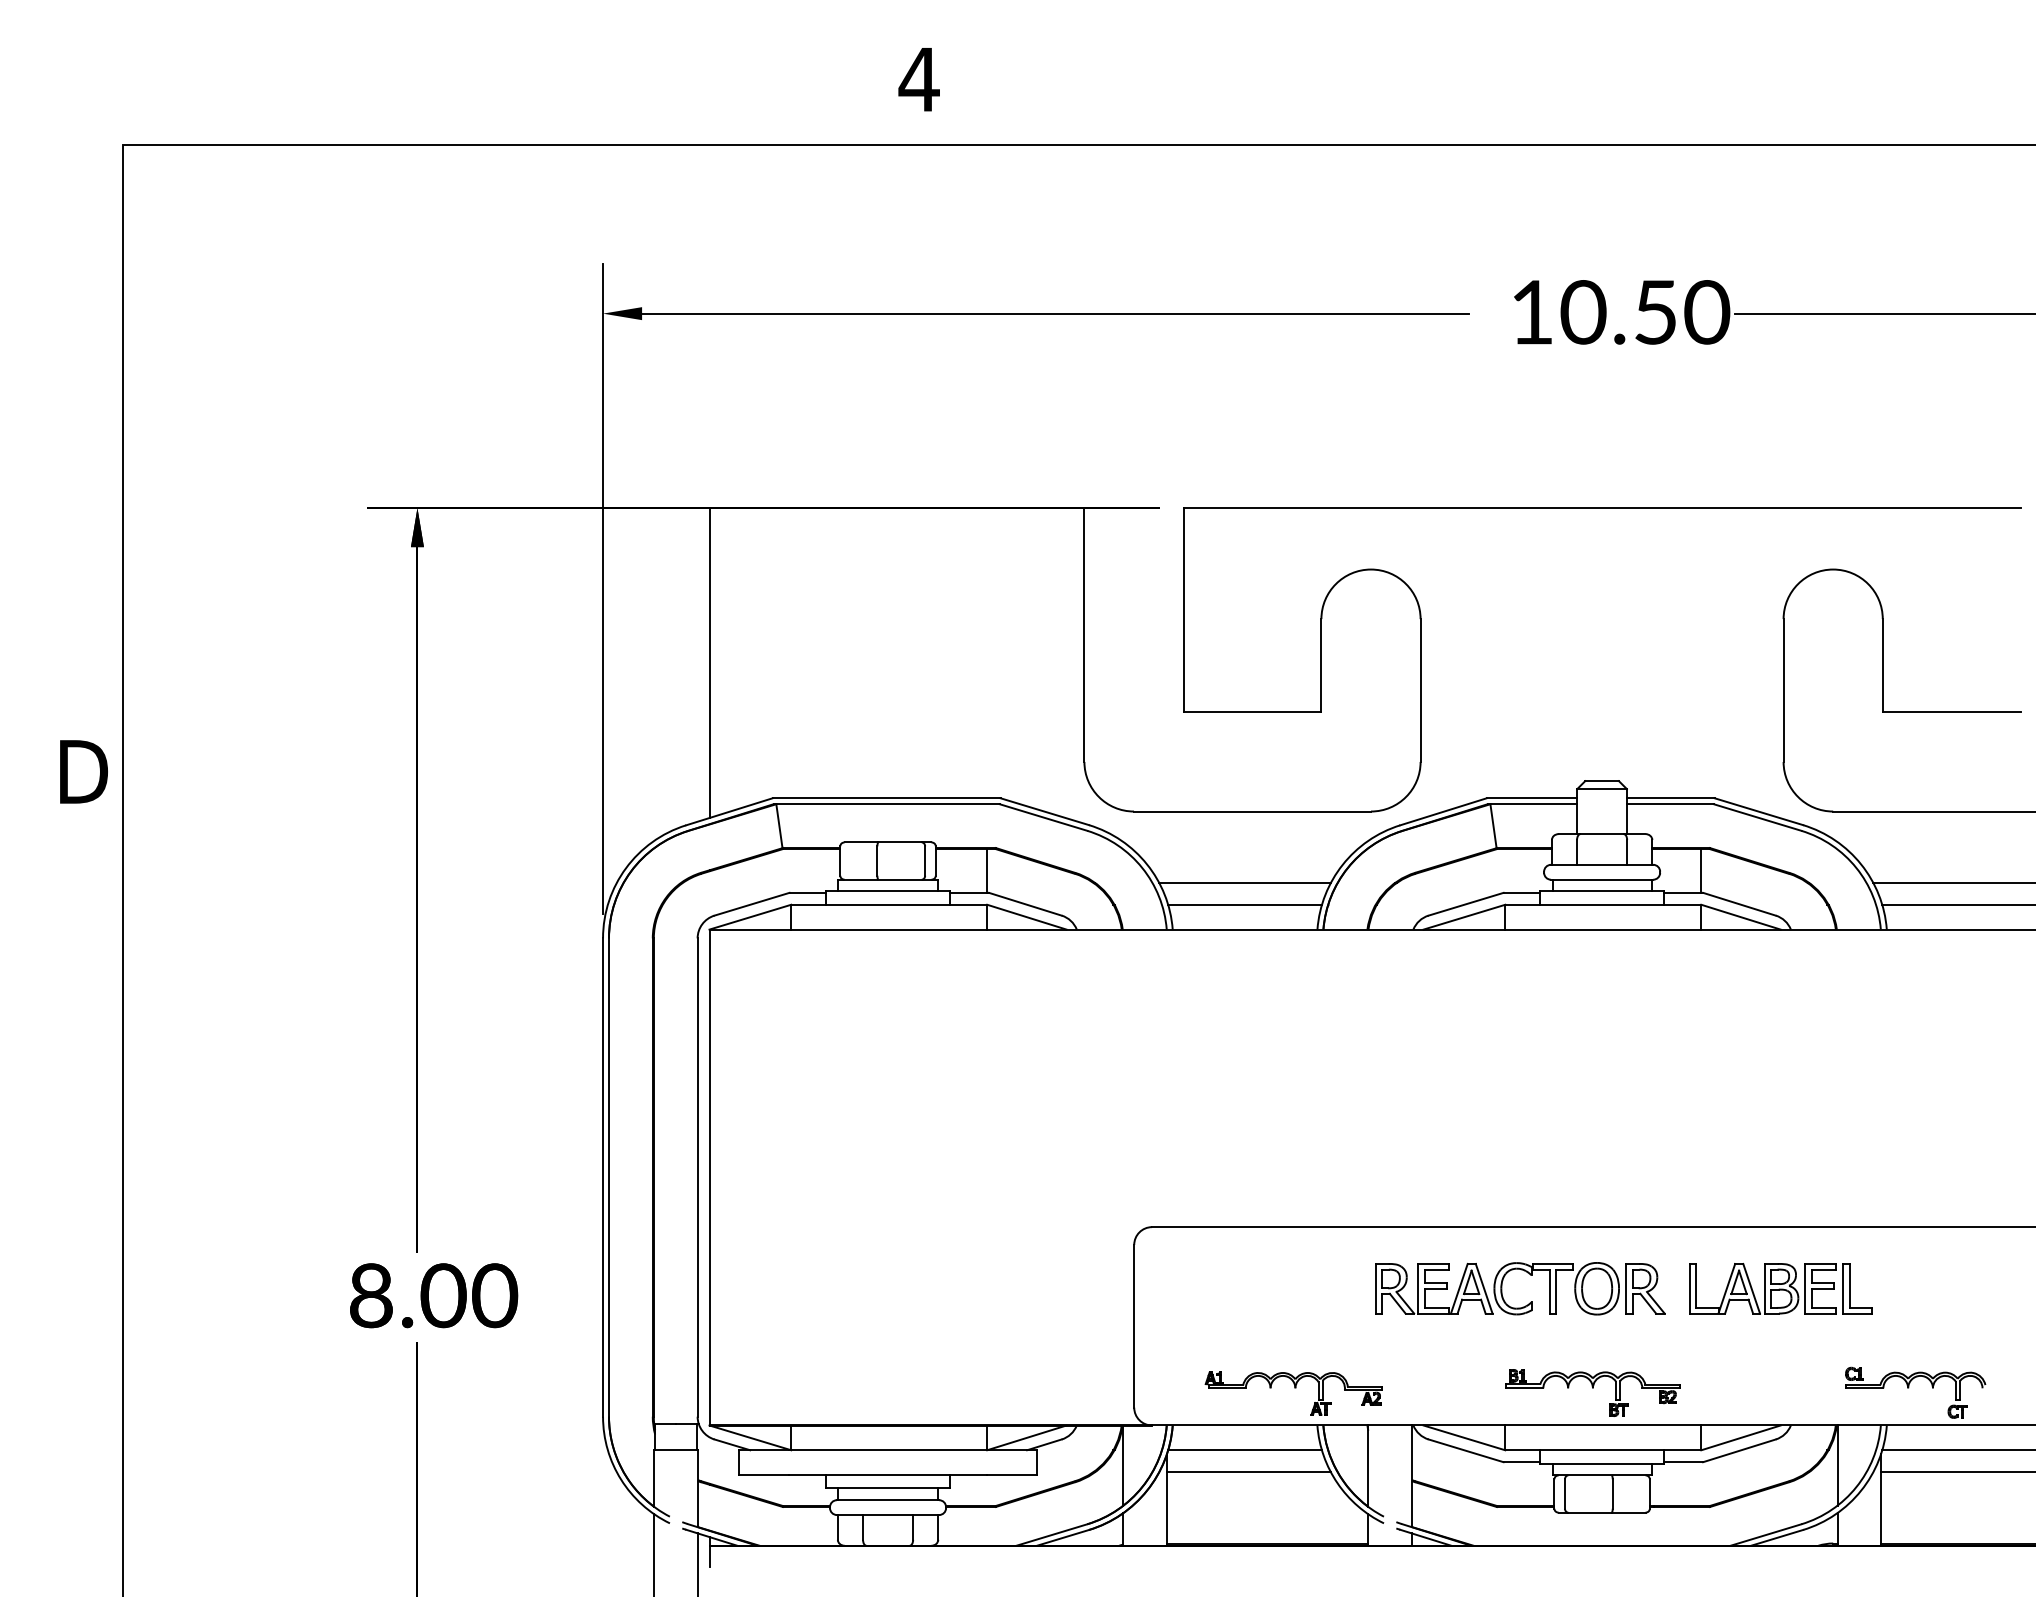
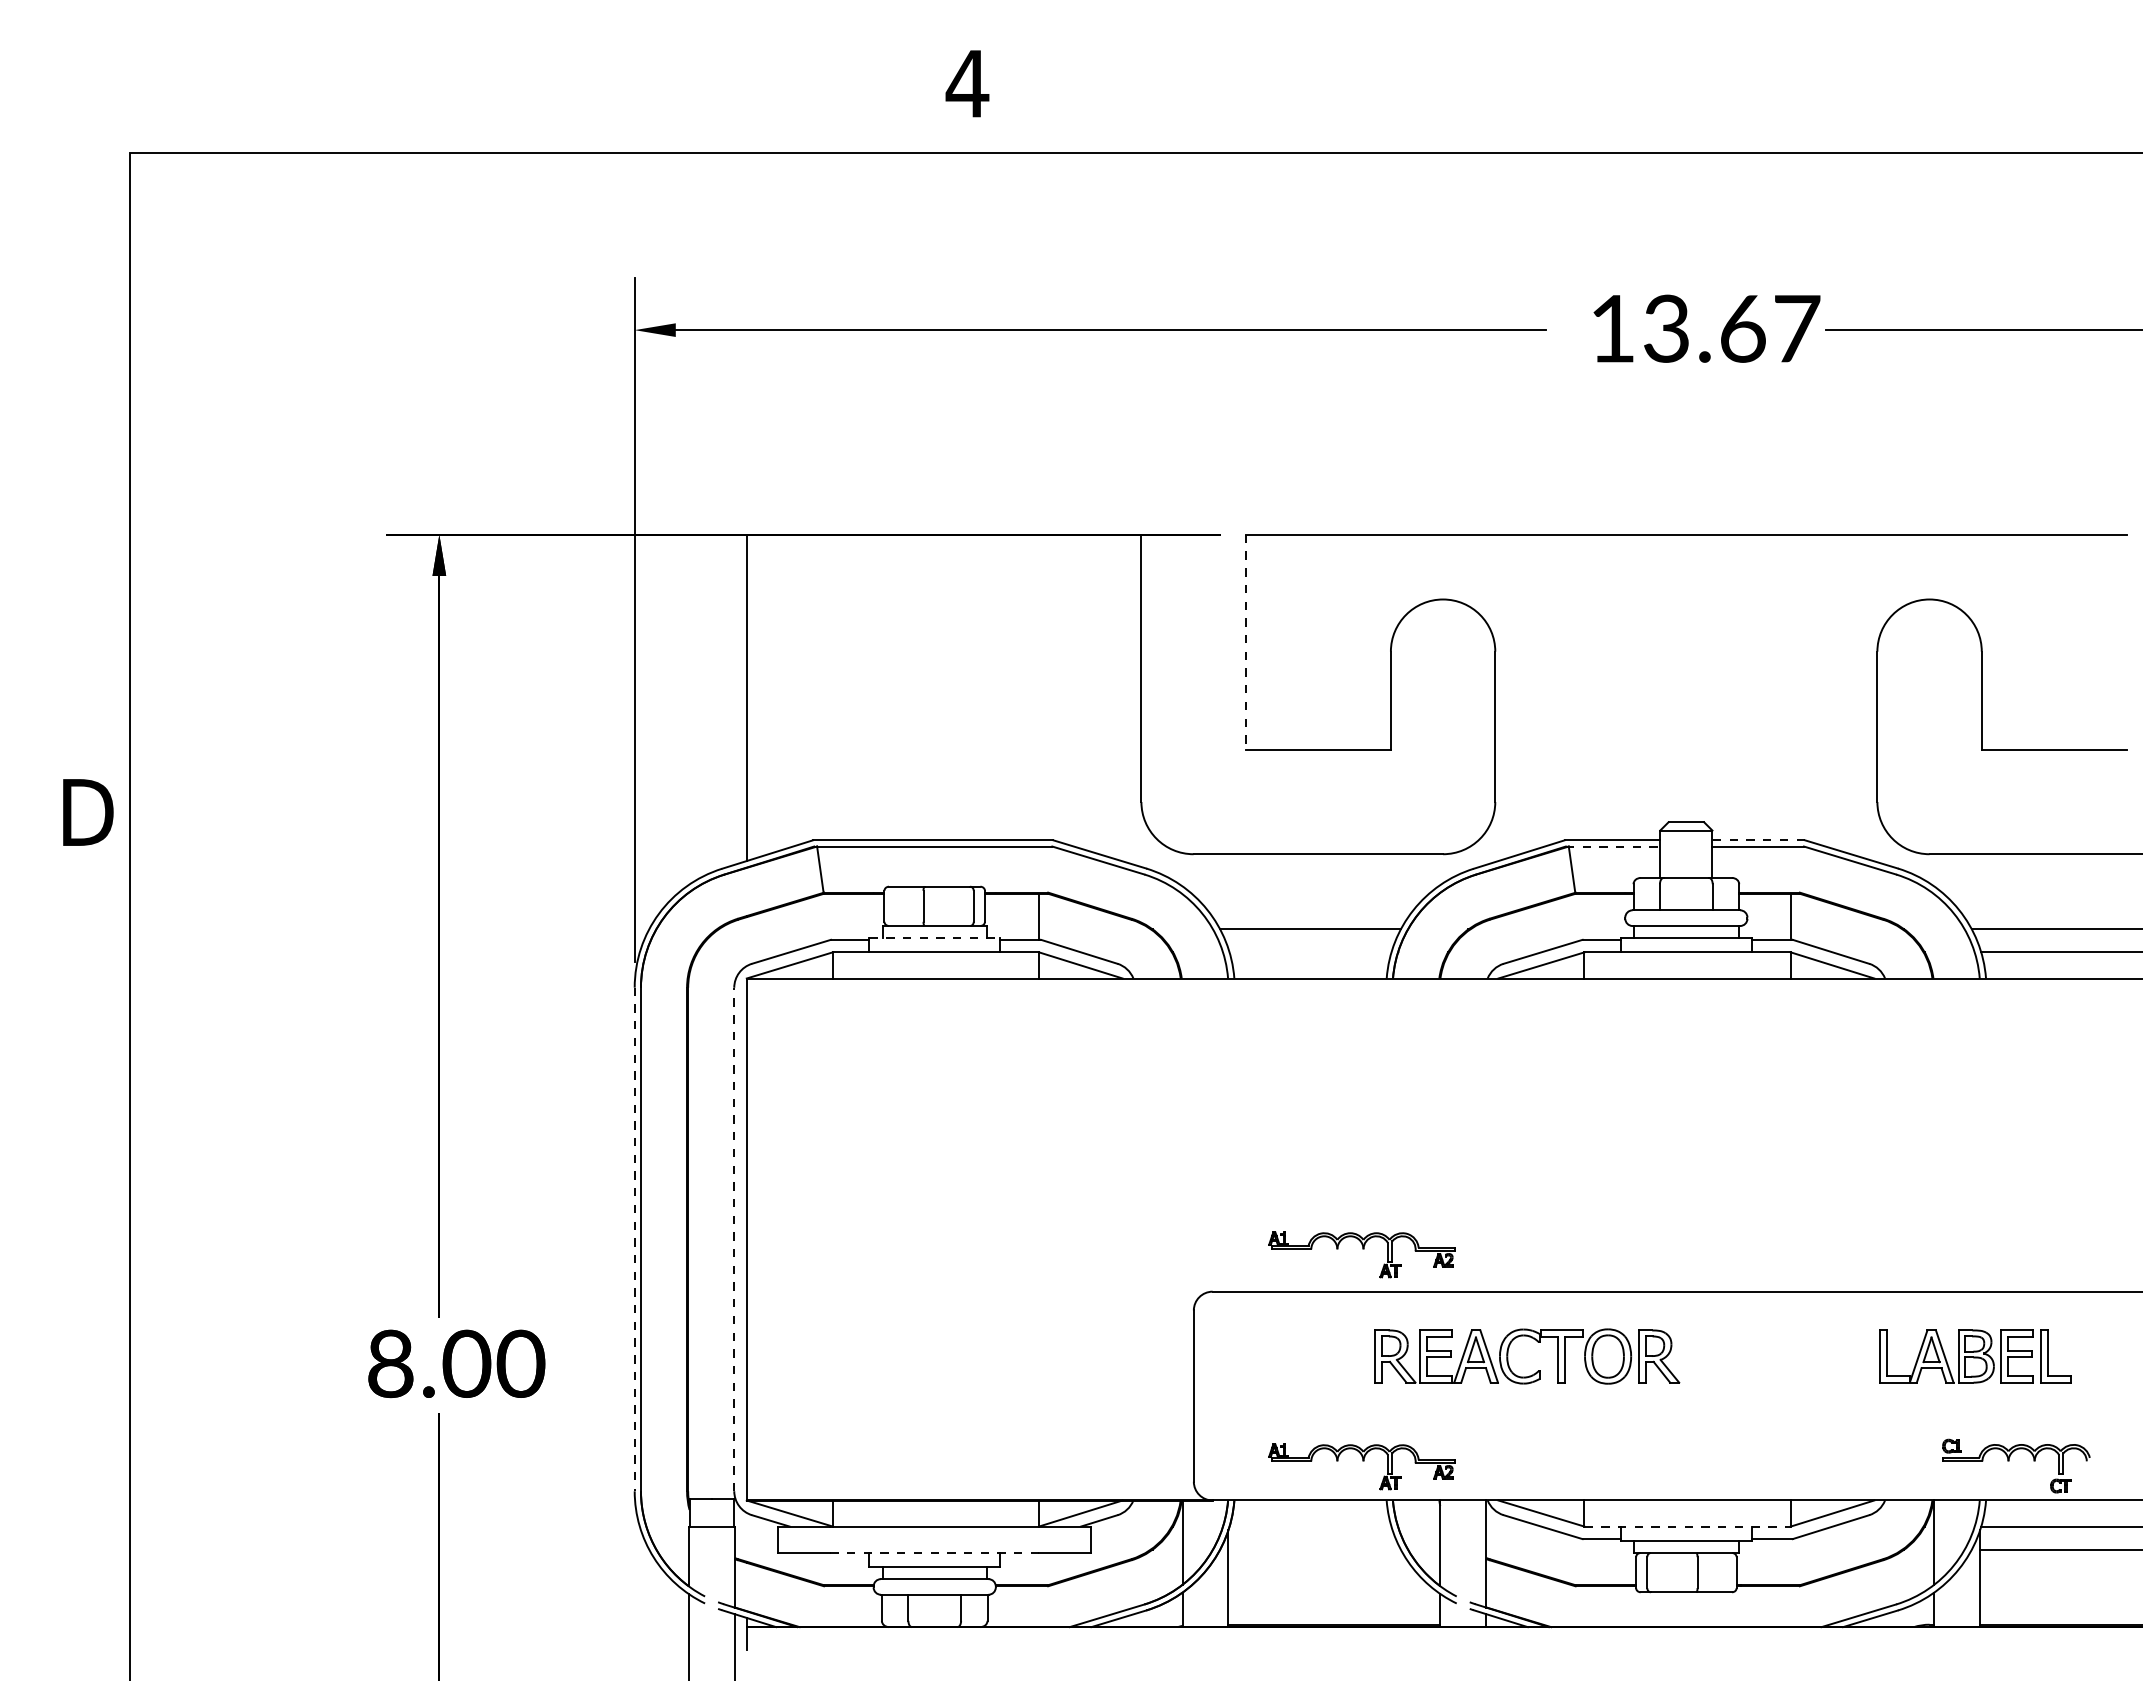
text: (1645, 312) -> (1731, 328), 10.50 -> 13.67
line: (1183, 610) -> (1245, 642), solid -> dashed
line: (1670, 798) -> (1758, 840), solid -> dashed
line: (1532, 804) -> (1613, 846), solid -> dashed
line: (888, 891) -> (935, 938), solid -> dashed
line: (1245, 904) -> (1310, 952), removed
line: (602, 1177) -> (634, 1239), solid -> dashed
line: (697, 1177) -> (734, 1239), solid -> dashed
part: (1293, 1191) -> (1361, 1254), added
part: (1530, 1275) -> (1537, 1342), moved
part: (1780, 1288) -> (1975, 1356), moved
part: (1592, 1393) -> (1676, 1466), removed
line: (1245, 1450) -> (1310, 1526), removed
line: (1604, 1450) -> (1688, 1526), solid -> dashed
line: (1248, 1472) -> (1314, 1549), removed
line: (887, 1474) -> (934, 1552), solid -> dashed

